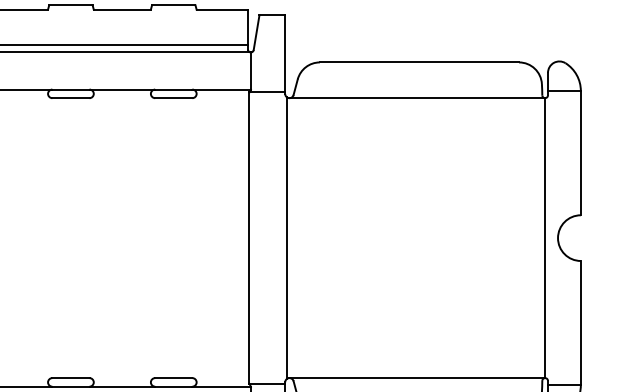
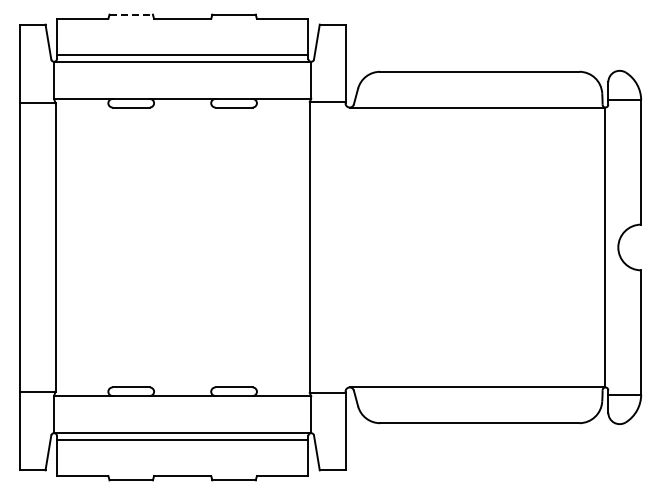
line: (71, 5) -> (131, 14), solid -> dashed
line: (286, 238) -> (346, 247), removed

